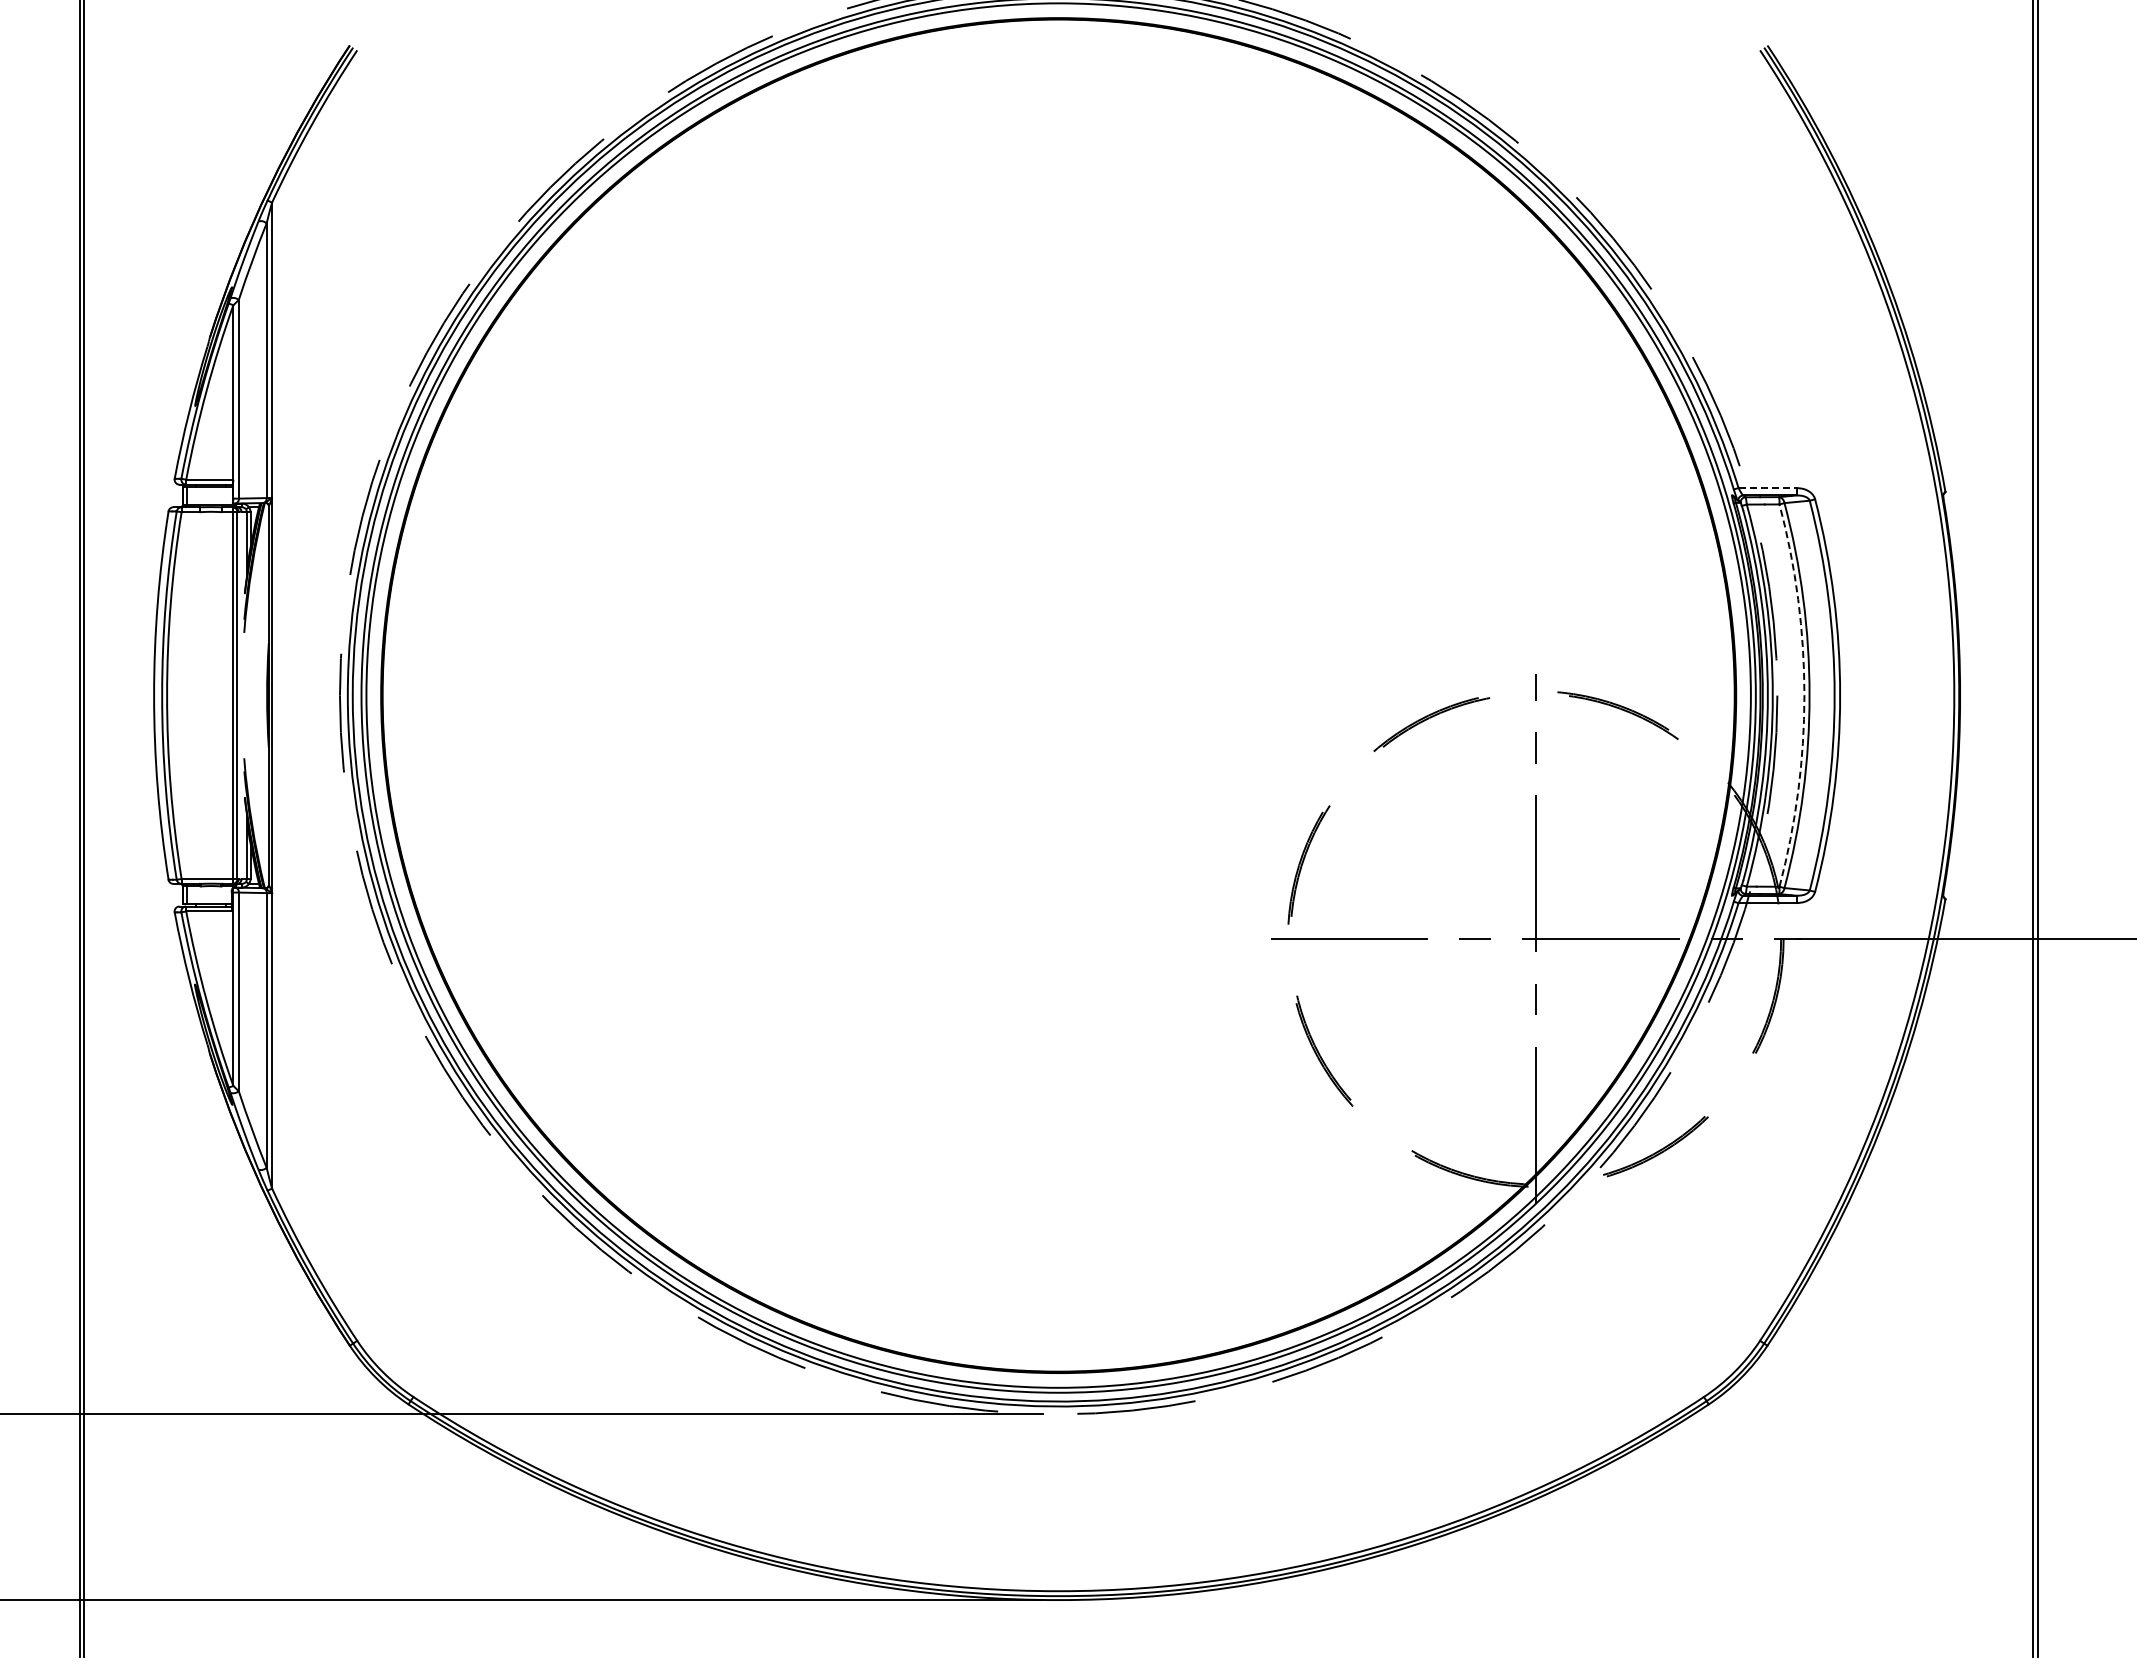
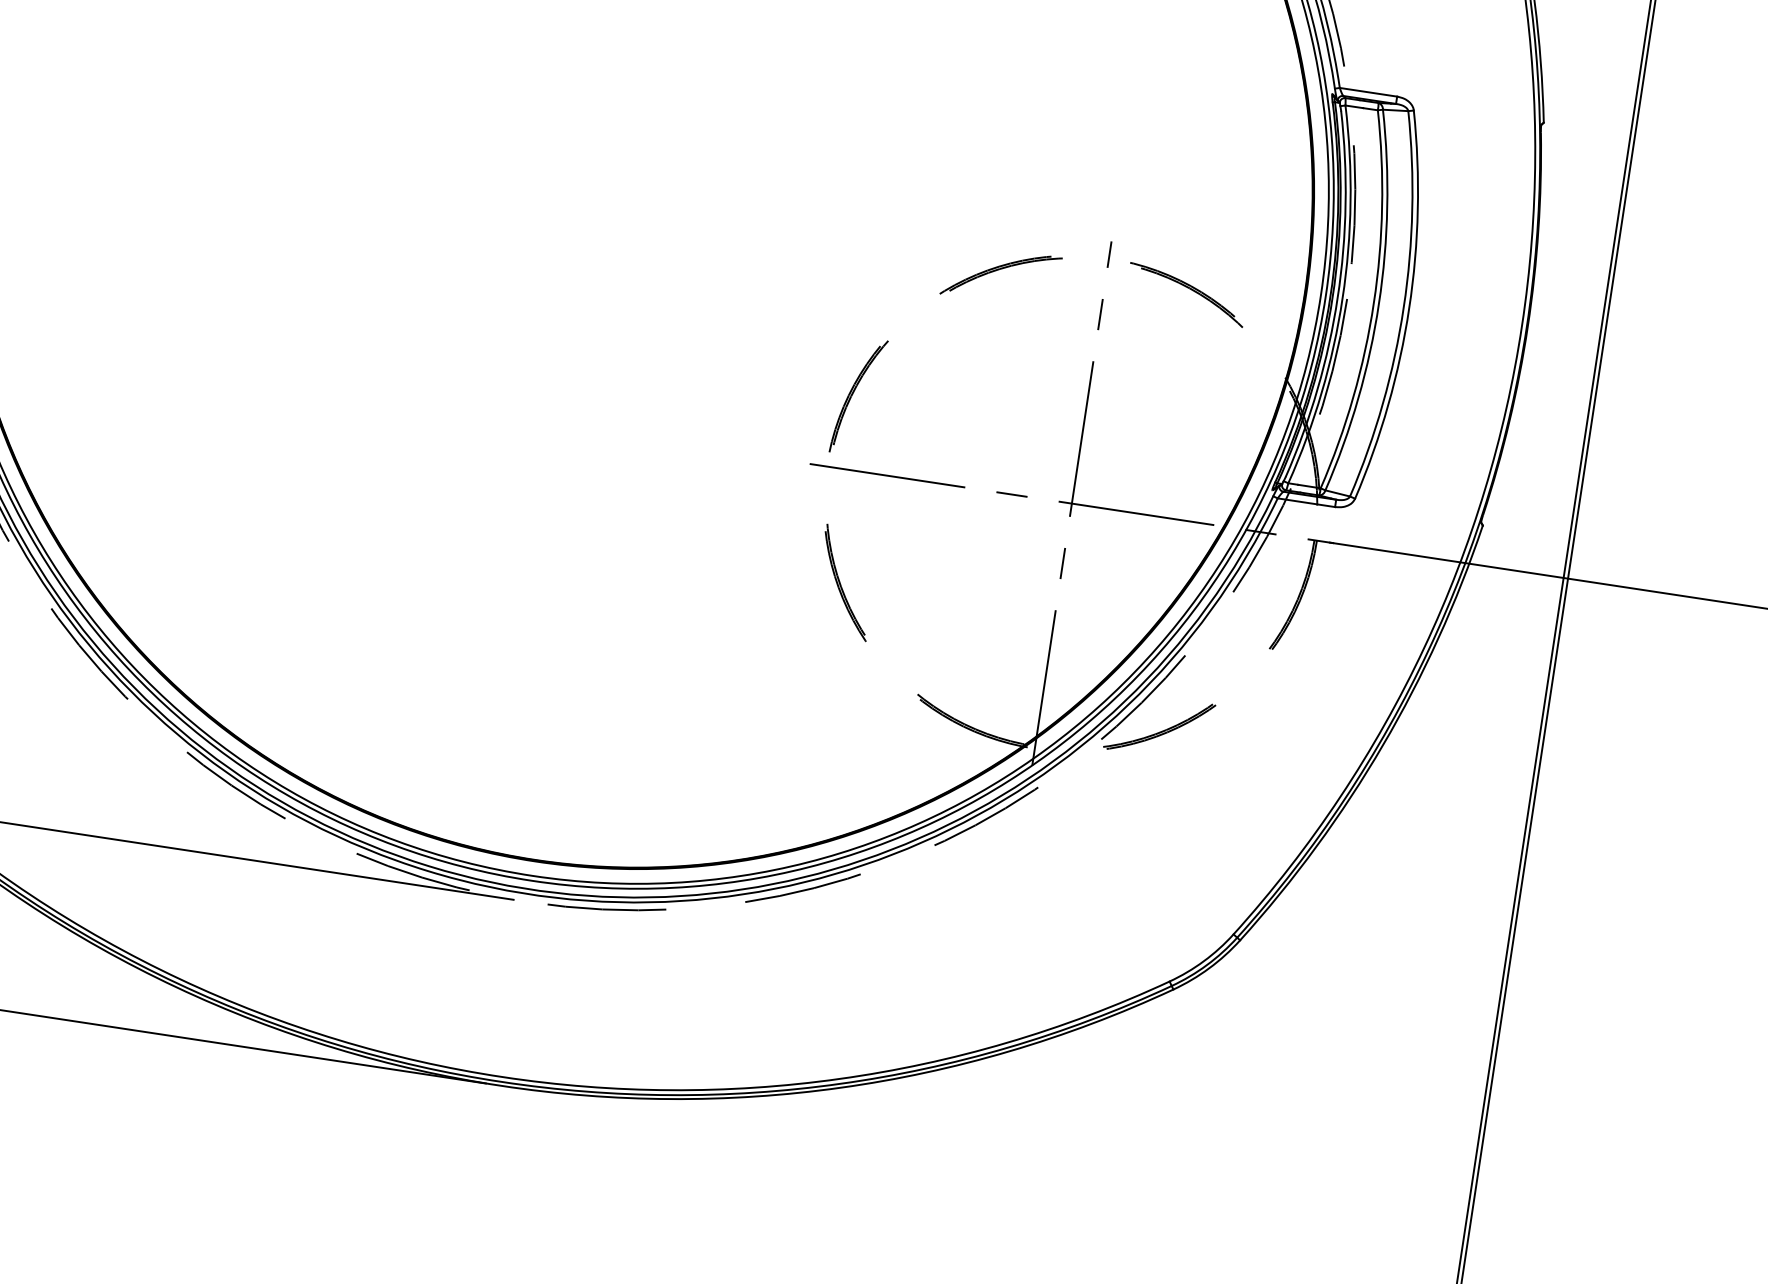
line: (1768, 488) -> (1369, 92), dashed -> solid
arc: (1804, 695) -> (1373, 302), dashed -> solid

